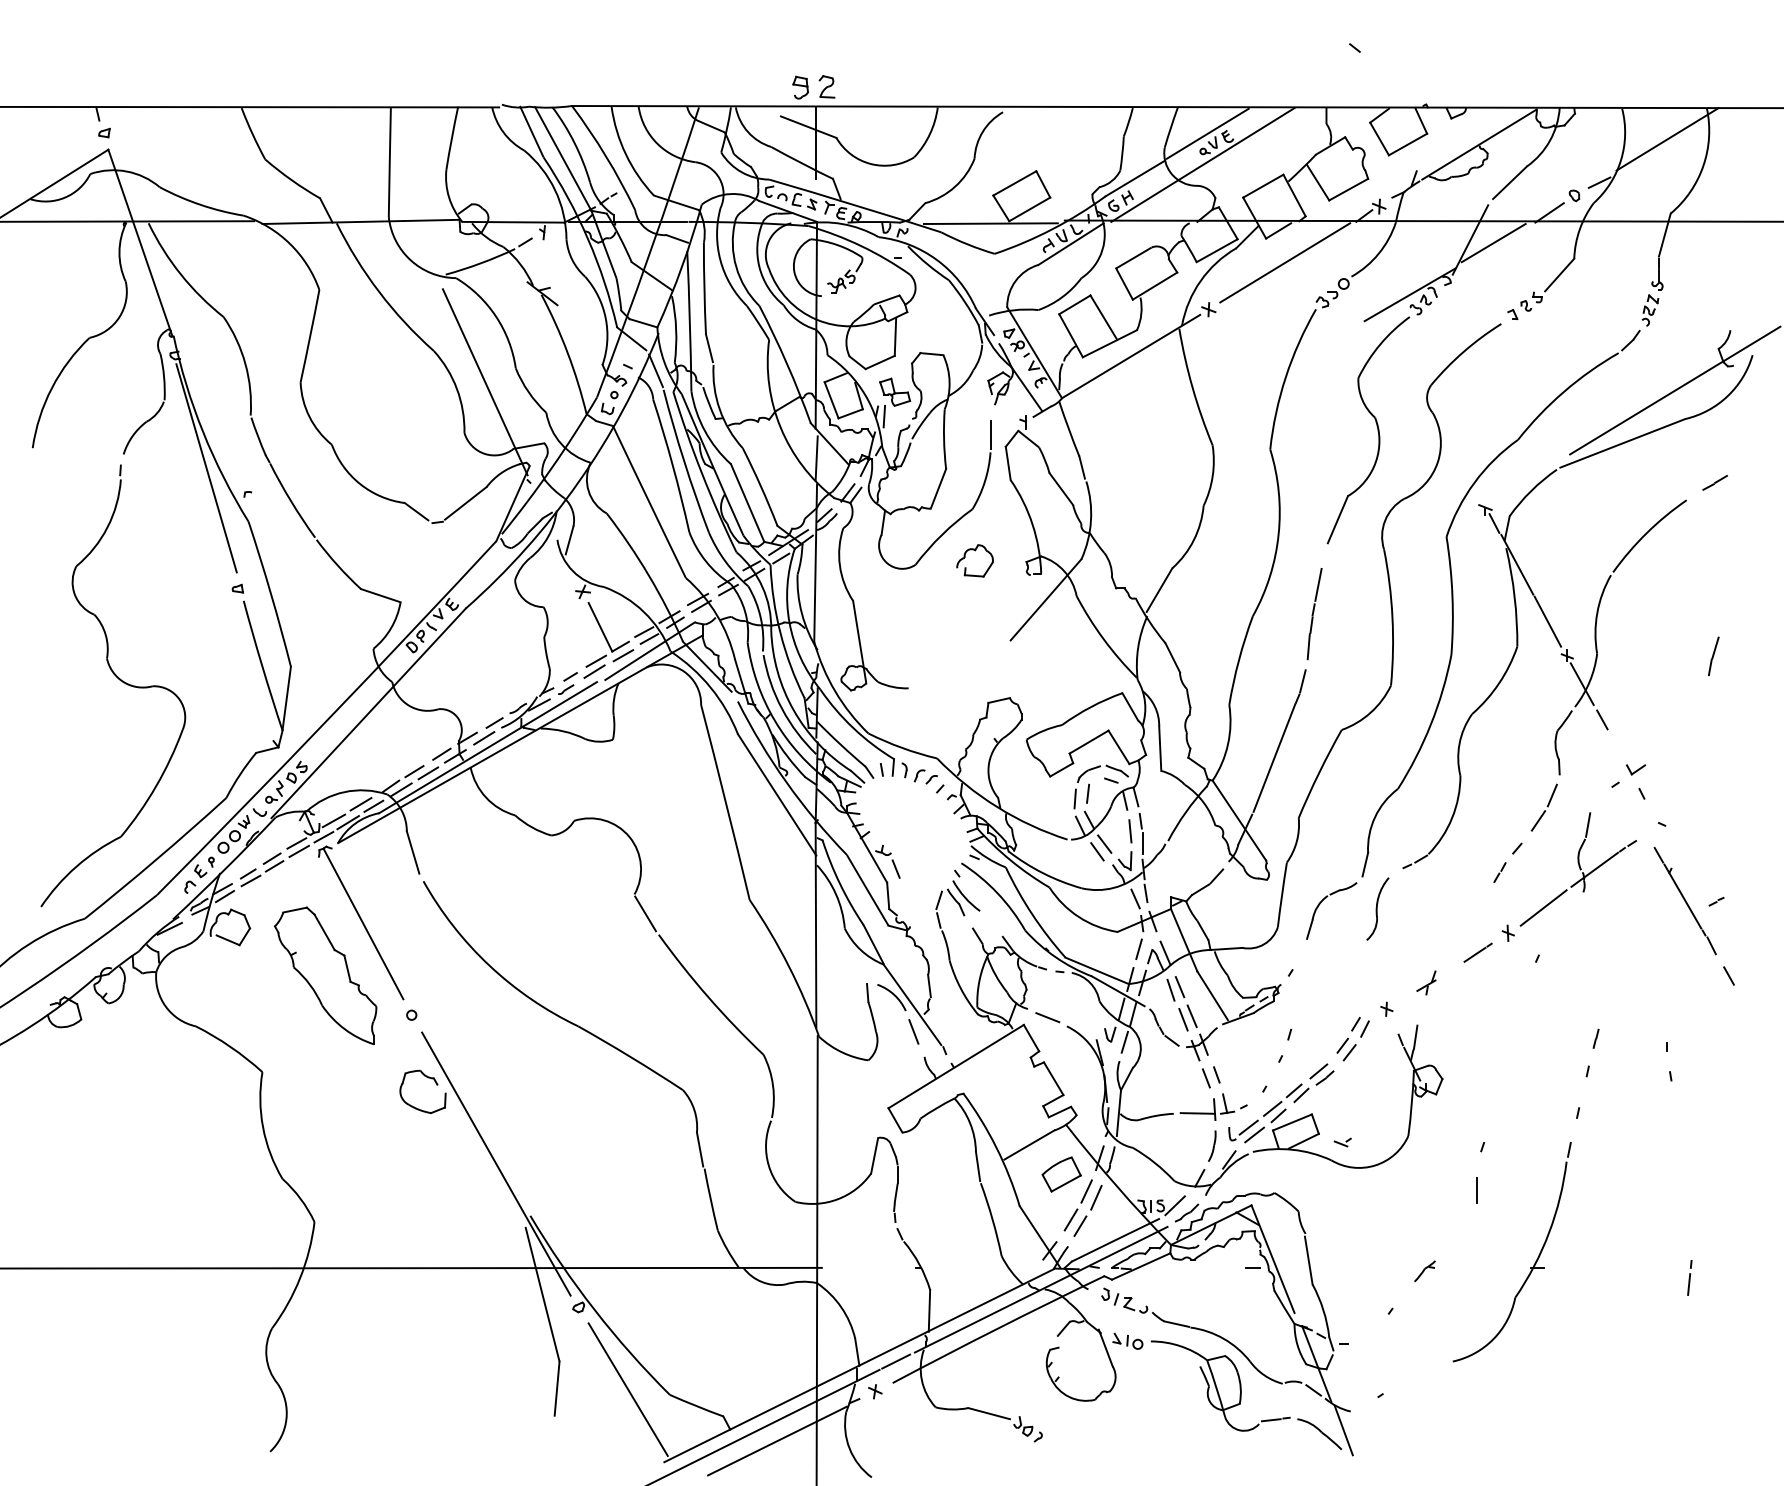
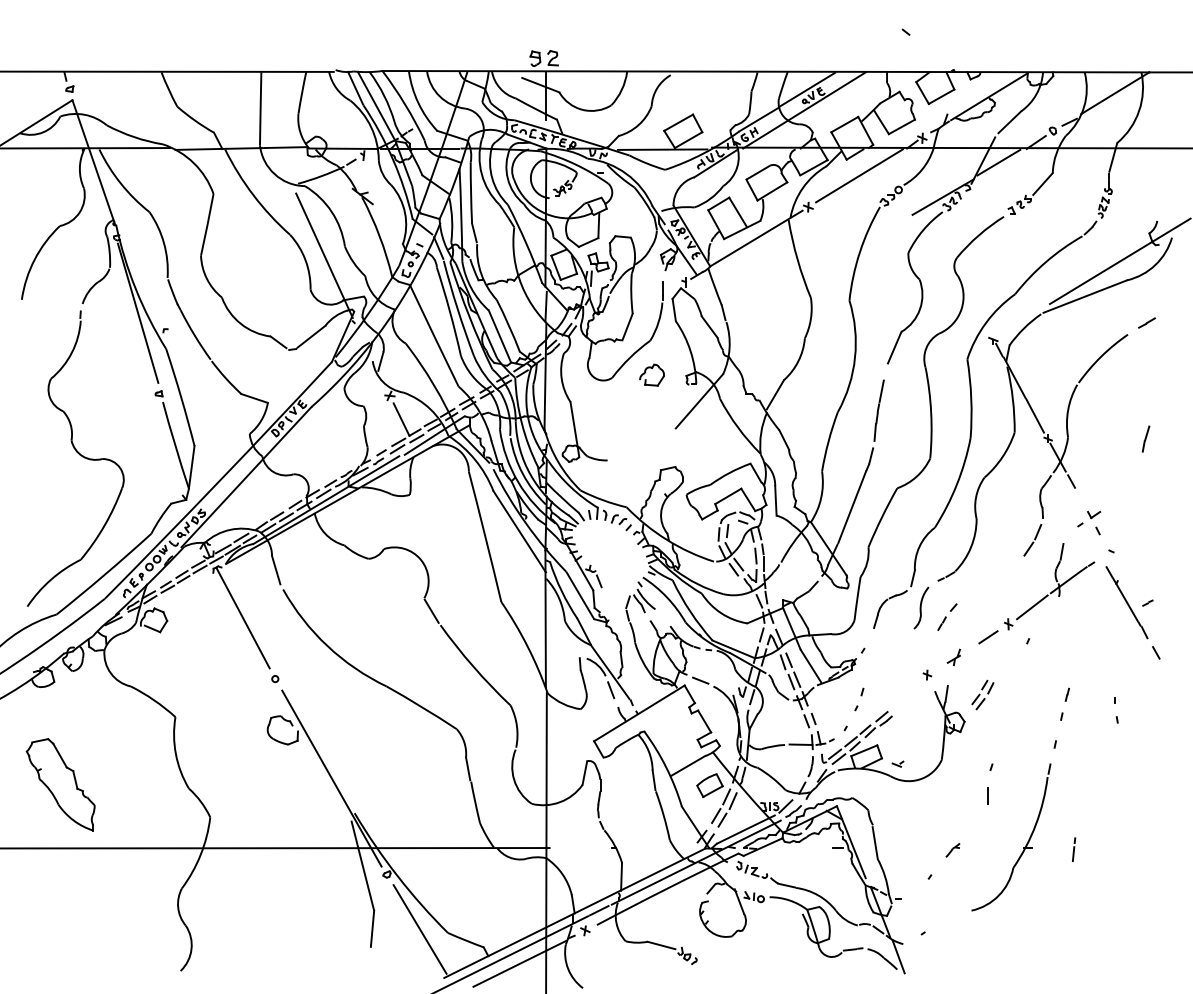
part: (1508, 861) -> (947, 616), moved
part: (325, 975) -> (60, 784), moved
part: (1352, 1038) -> (982, 694), moved
line: (1690, 1277) -> (1074, 849), moved

